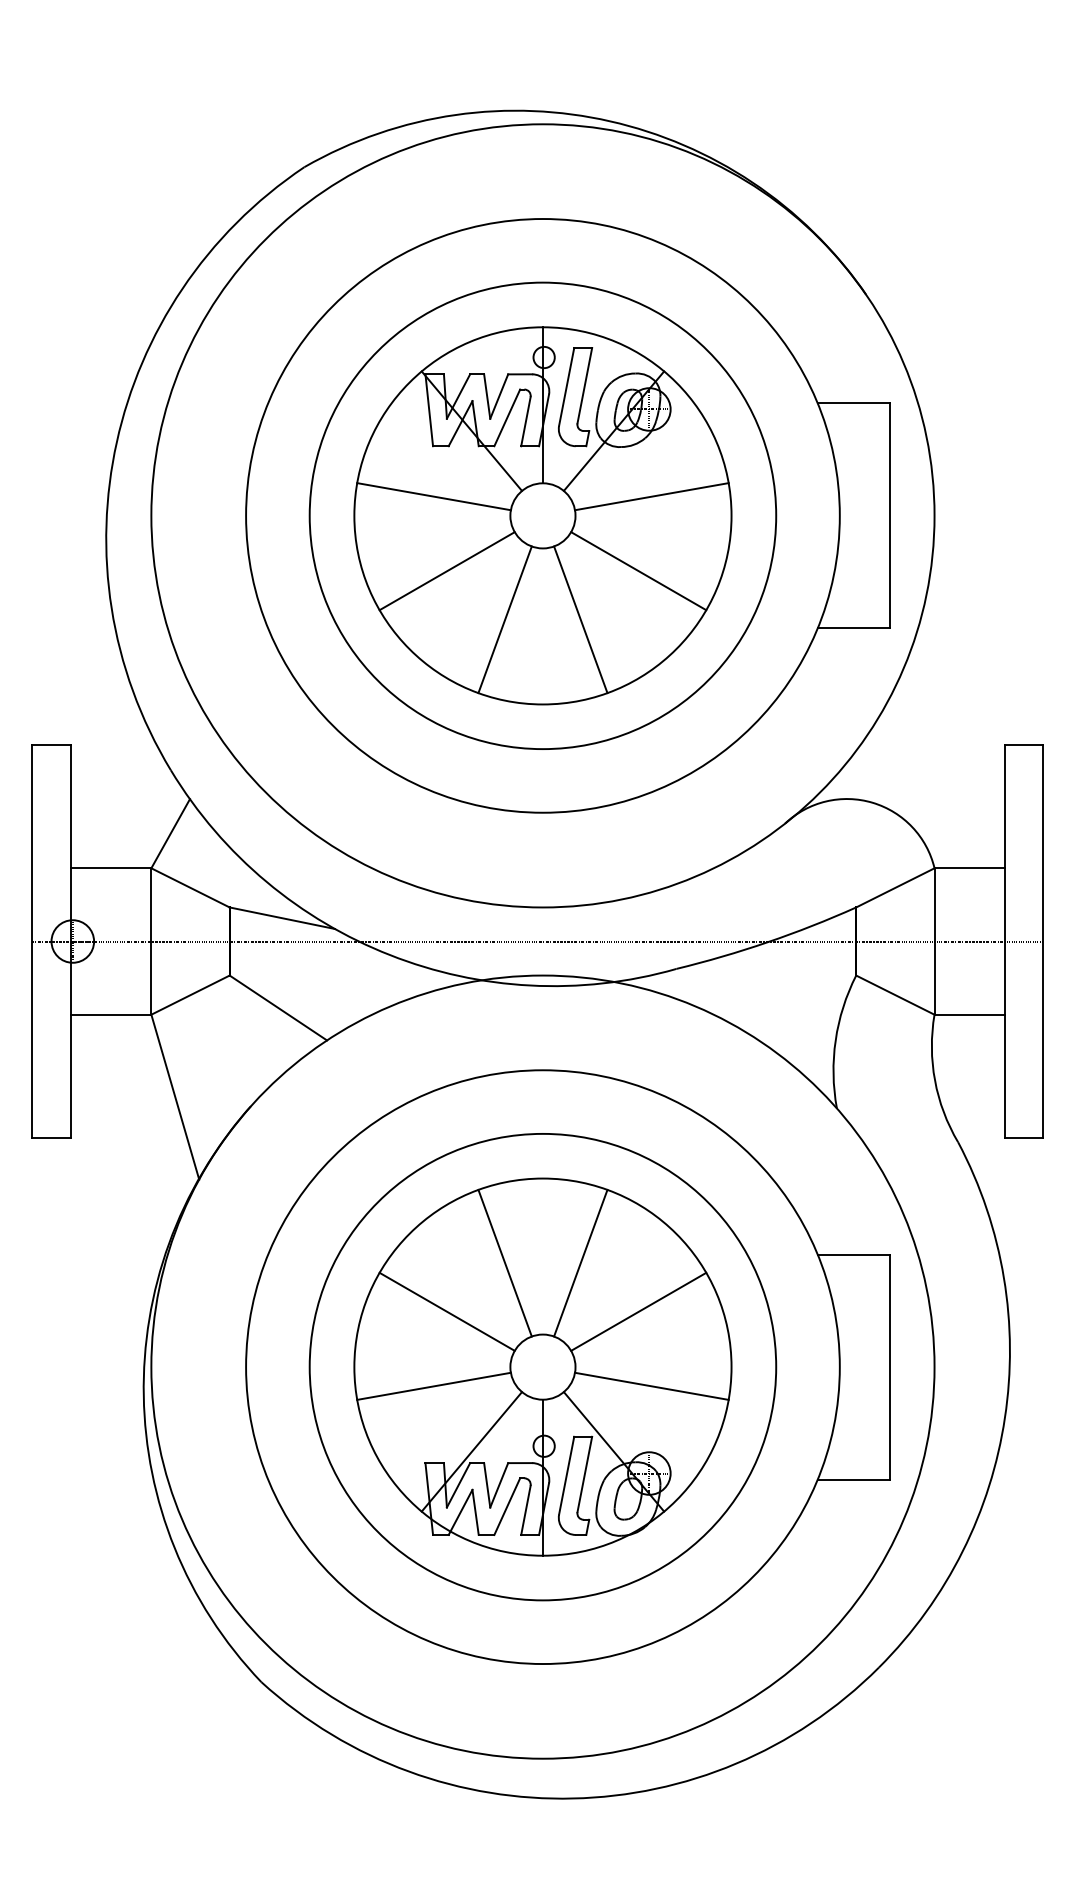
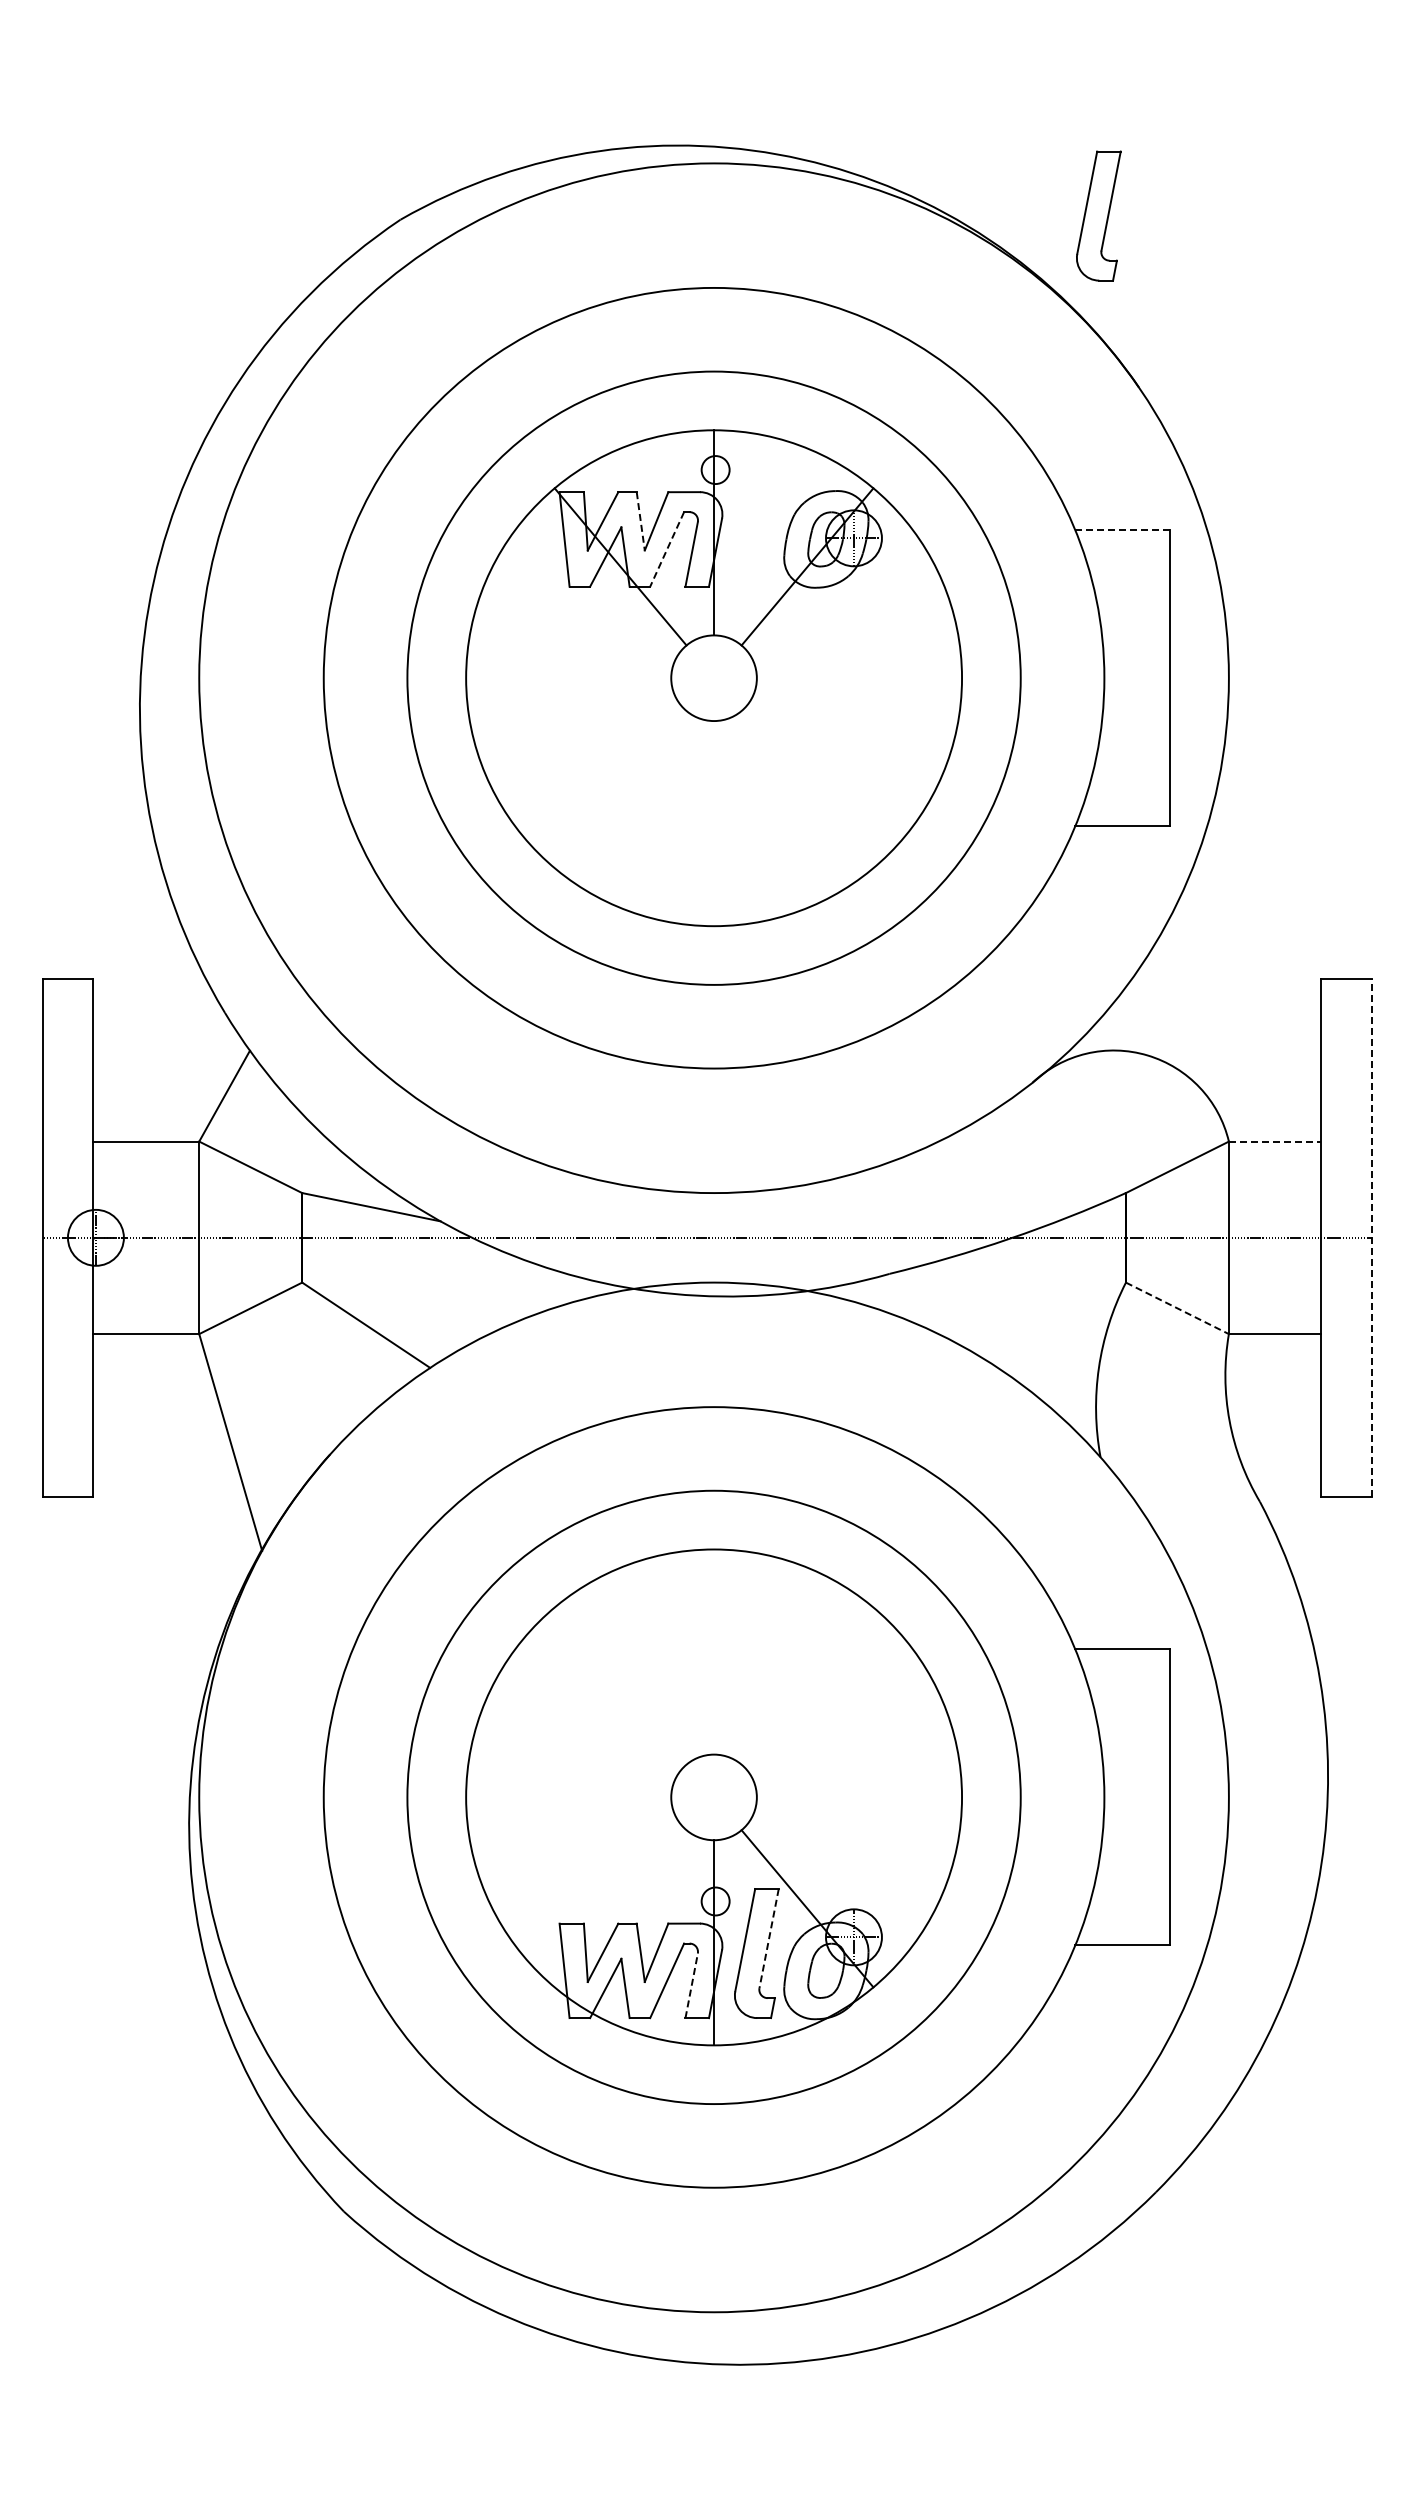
line: (486, 396) -> (640, 521), solid -> dashed
part: (575, 396) -> (1098, 215), moved
line: (853, 403) -> (1122, 530), solid -> dashed
line: (507, 417) -> (667, 549), solid -> dashed
line: (433, 496) -> (570, 652), removed
line: (652, 496) -> (857, 652), removed
line: (447, 570) -> (588, 750), removed
line: (638, 570) -> (839, 750), removed
line: (505, 619) -> (664, 814), removed
line: (580, 619) -> (763, 814), removed
line: (969, 868) -> (1275, 1141), solid -> dashed
line: (1042, 941) -> (1371, 1237), solid -> dashed
line: (895, 995) -> (1177, 1308), solid -> dashed
line: (505, 1262) -> (664, 1660), removed
line: (580, 1262) -> (763, 1660), removed
line: (447, 1311) -> (588, 1724), removed
line: (638, 1311) -> (839, 1724), removed
line: (433, 1386) -> (570, 1822), removed
line: (652, 1386) -> (857, 1822), removed
line: (471, 1451) -> (620, 1908), removed
line: (585, 1475) -> (769, 1939), solid -> dashed
line: (525, 1510) -> (691, 1985), solid -> dashed

